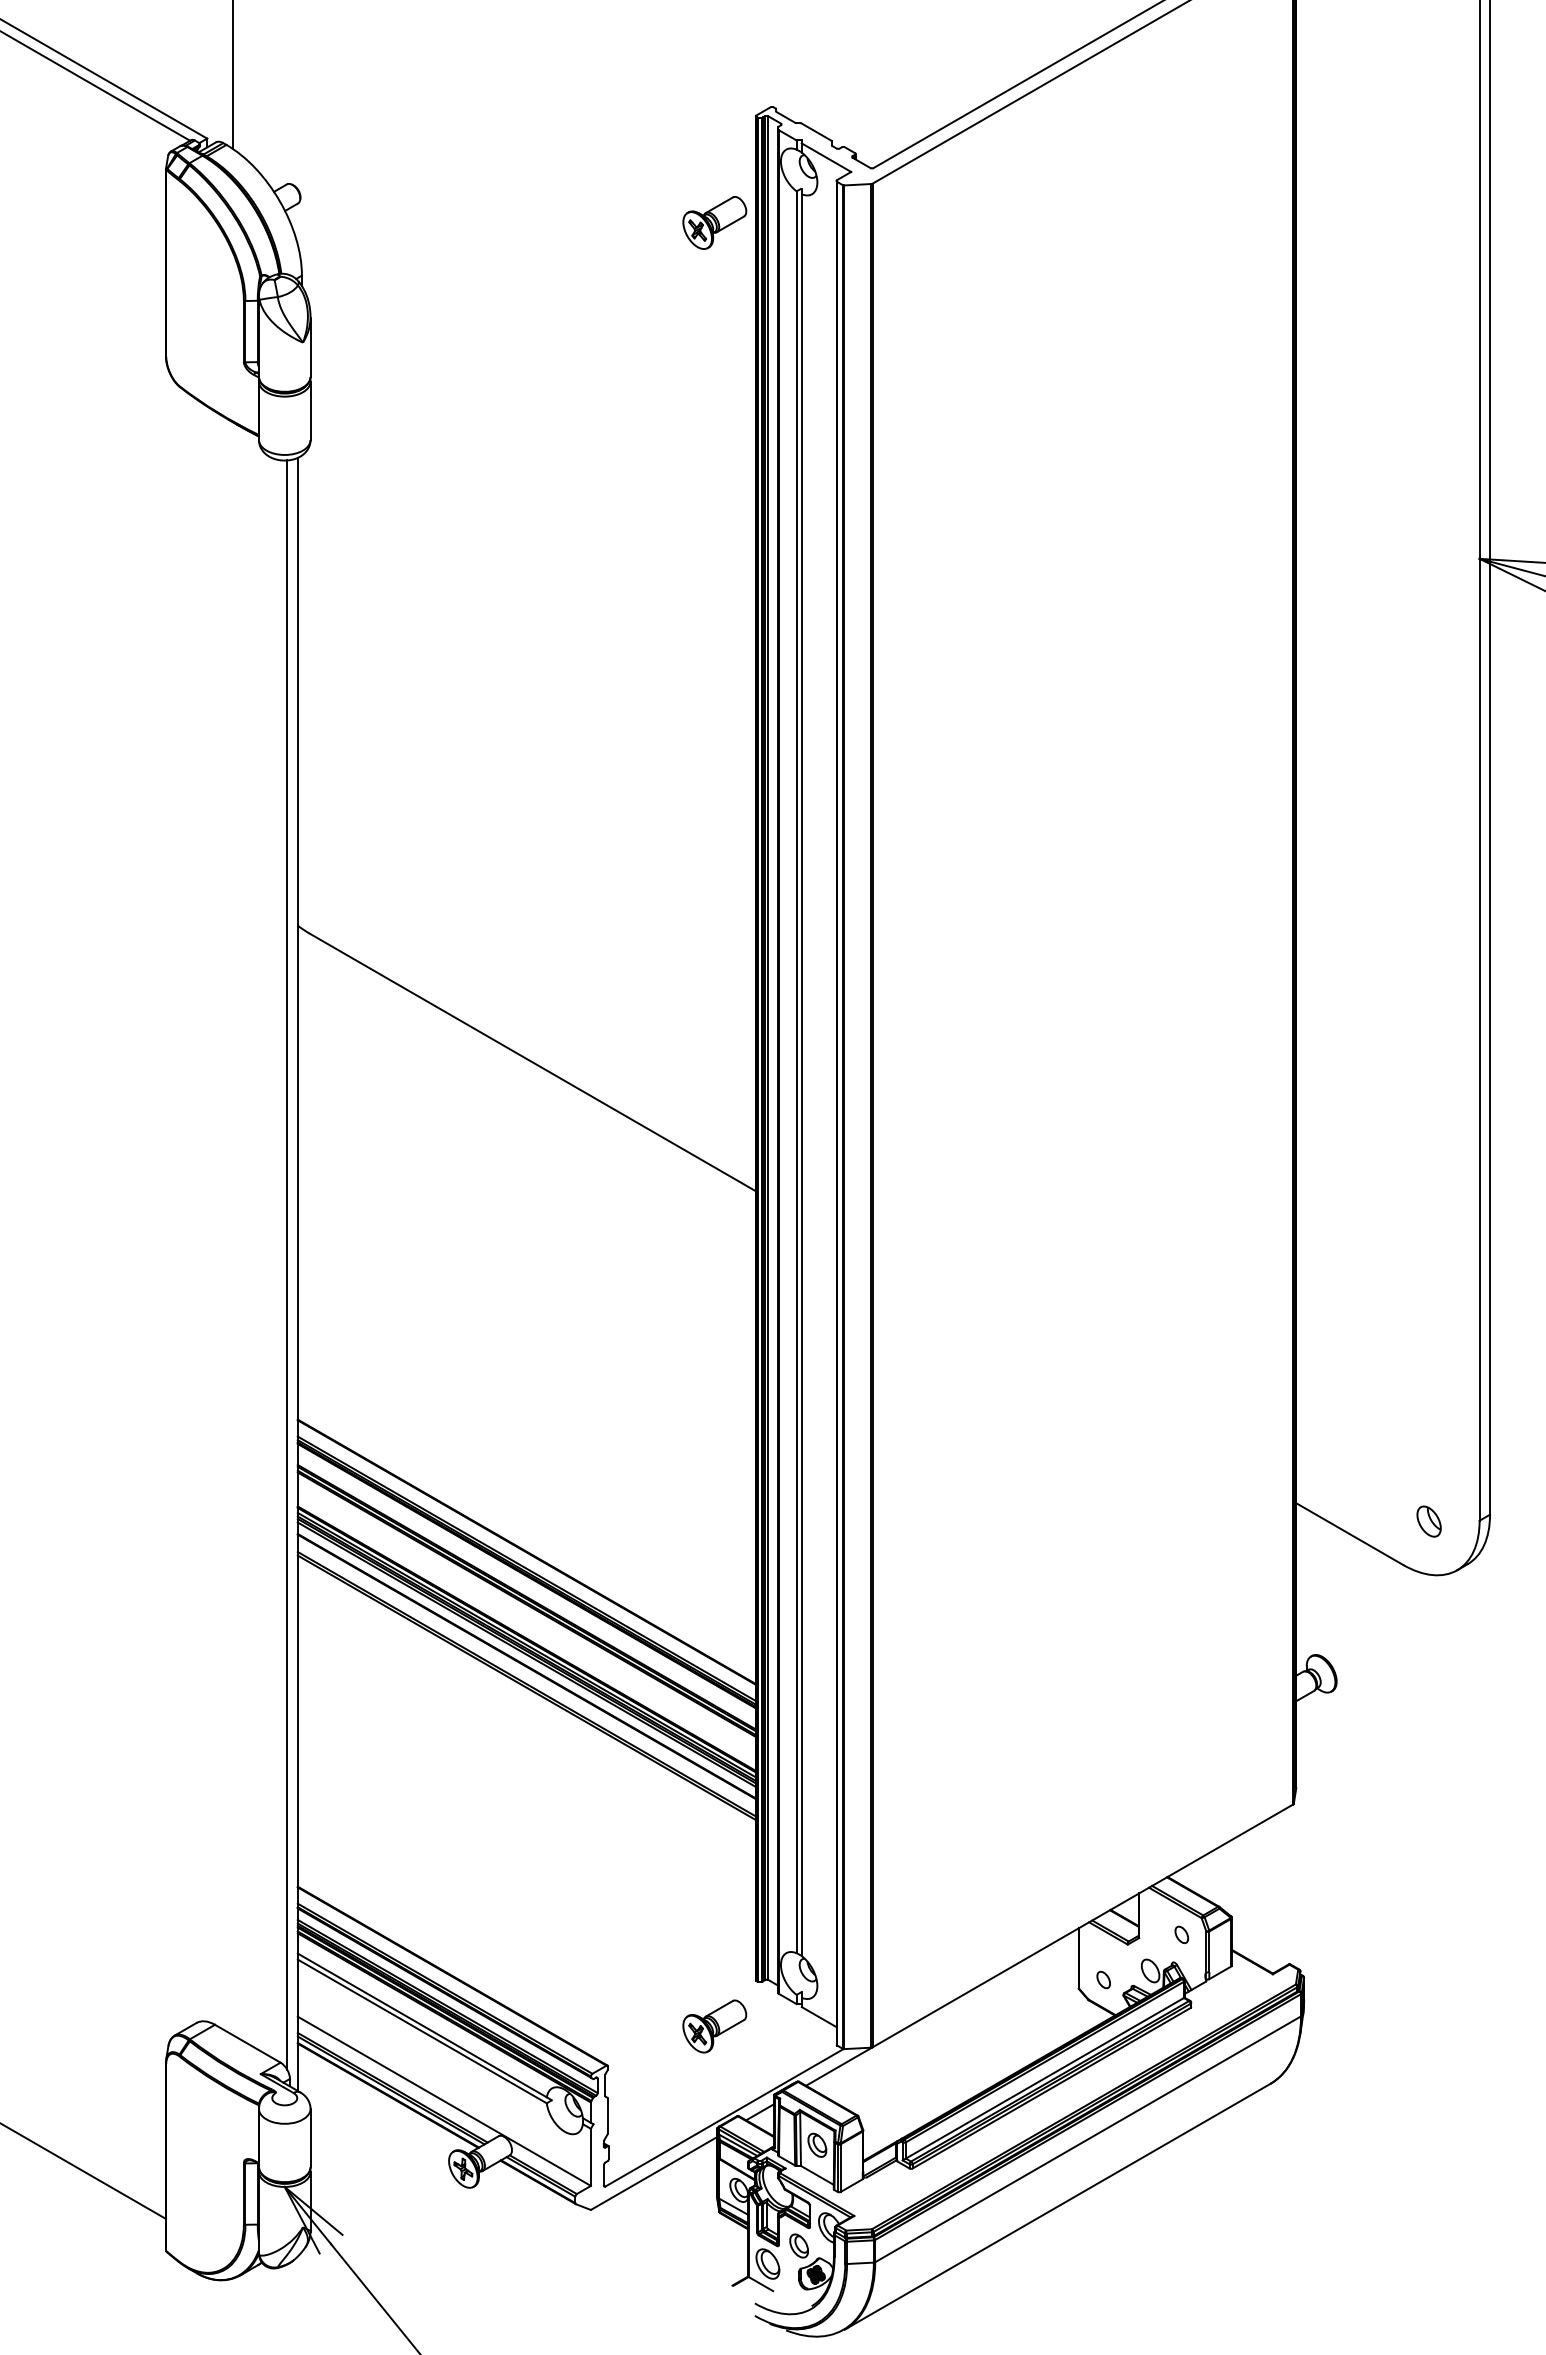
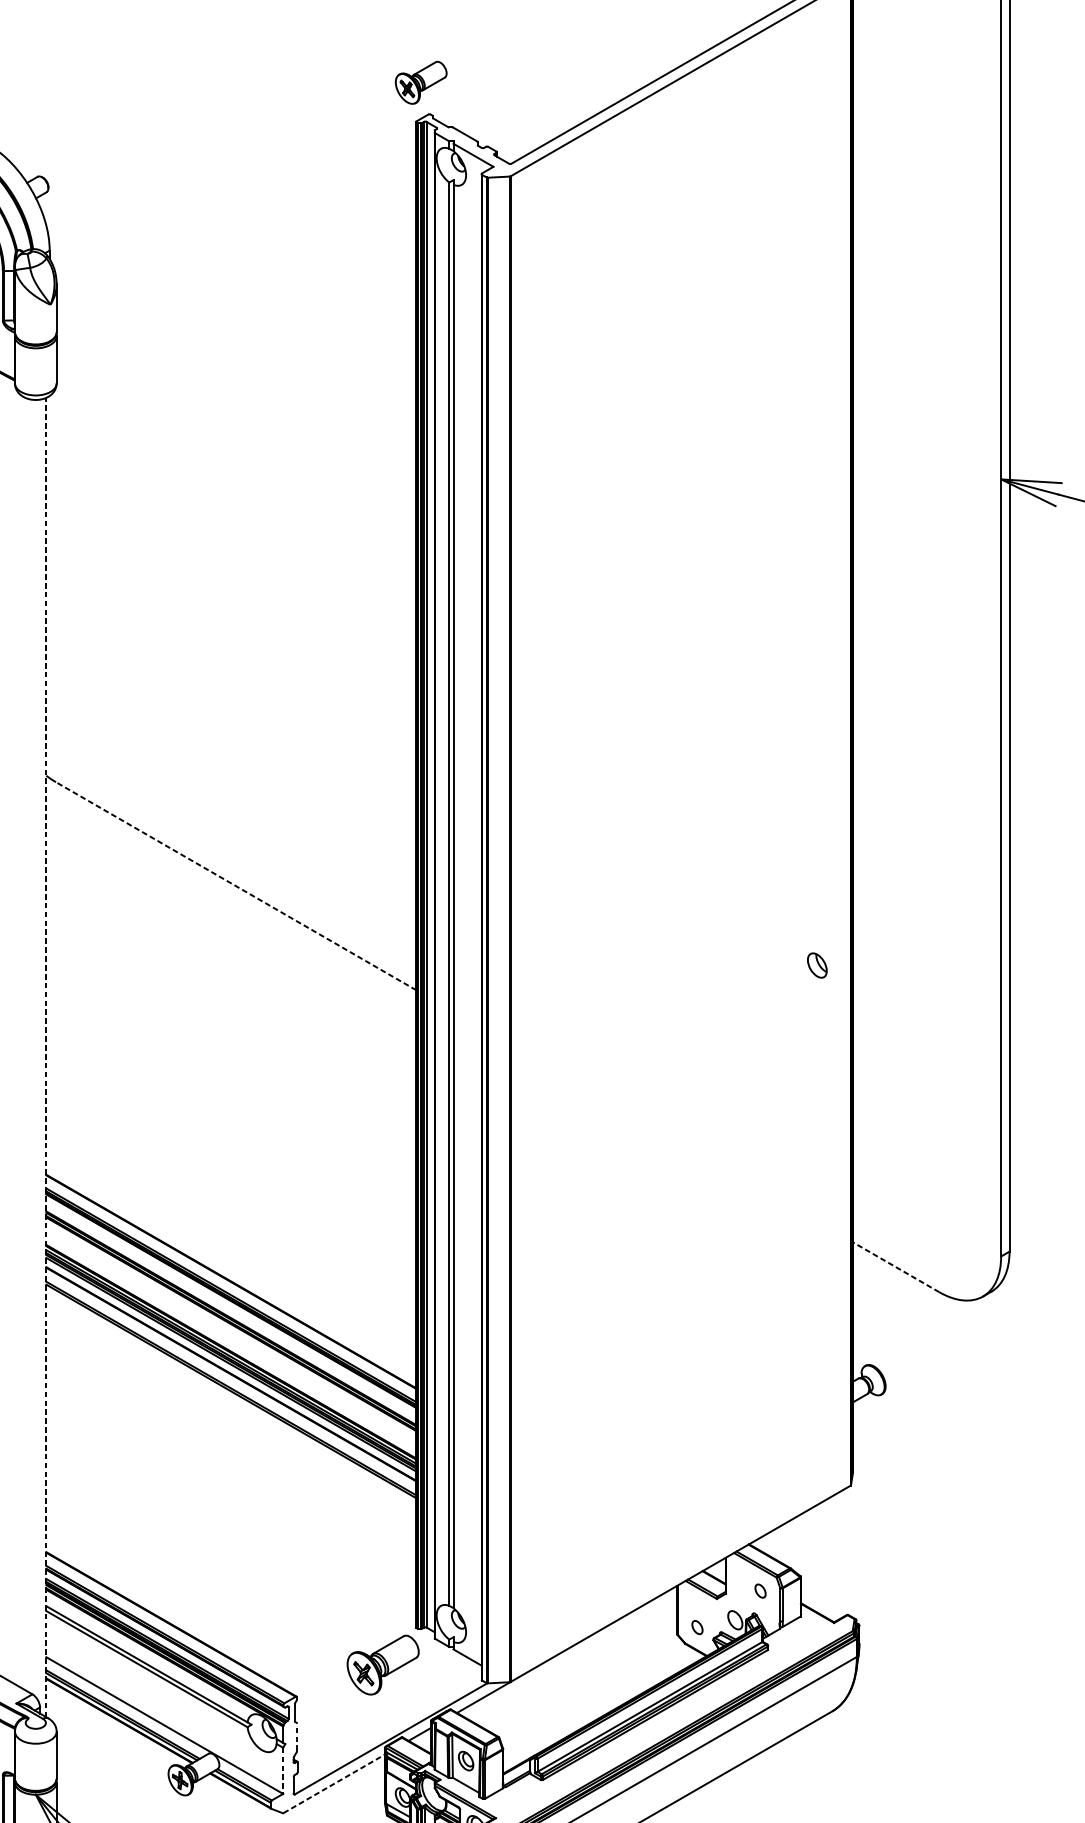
part: (714, 222) -> (420, 82), moved
line: (532, 1062) -> (235, 886), solid -> dashed
line: (287, 1264) -> (38, 1049), removed
line: (297, 1274) -> (46, 1057), solid -> dashed
part: (1428, 1521) -> (816, 965), moved
line: (1349, 1534) -> (896, 1267), solid -> dashed
part: (714, 2026) -> (383, 1665), size x1.4
line: (608, 2115) -> (297, 1737), solid -> dashed
line: (590, 2157) -> (282, 1770), solid -> dashed
line: (654, 2173) -> (334, 1783), solid -> dashed

